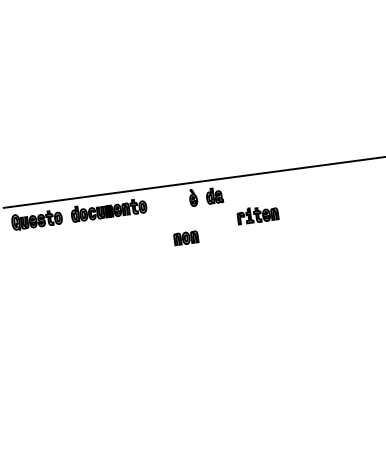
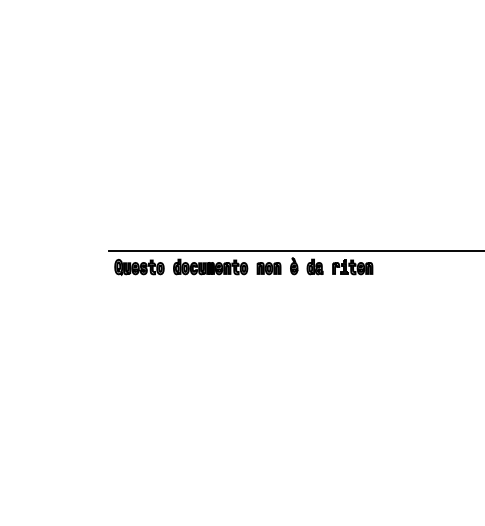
part: (257, 215) -> (352, 267), moved
part: (185, 238) -> (268, 268), moved

